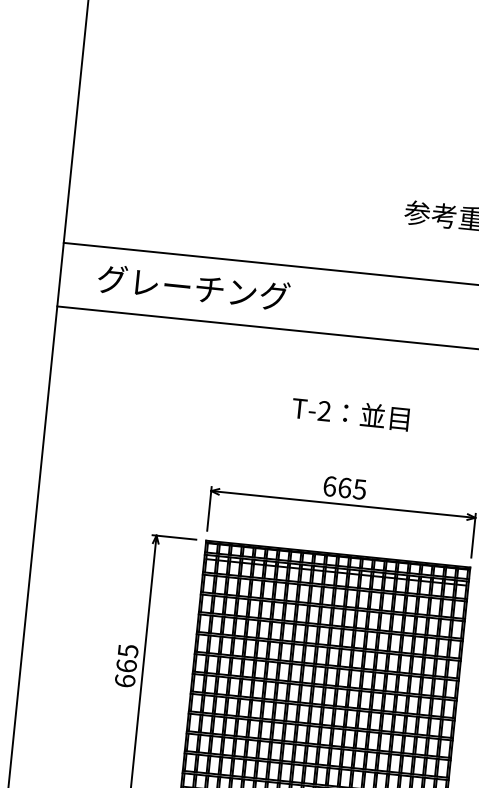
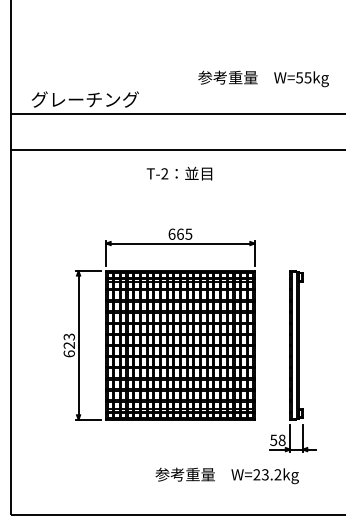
text: (194, 287) -> (85, 99), moved
text: (350, 413) -> (179, 173), moved
text: (126, 657) -> (68, 340), 665 -> 623

